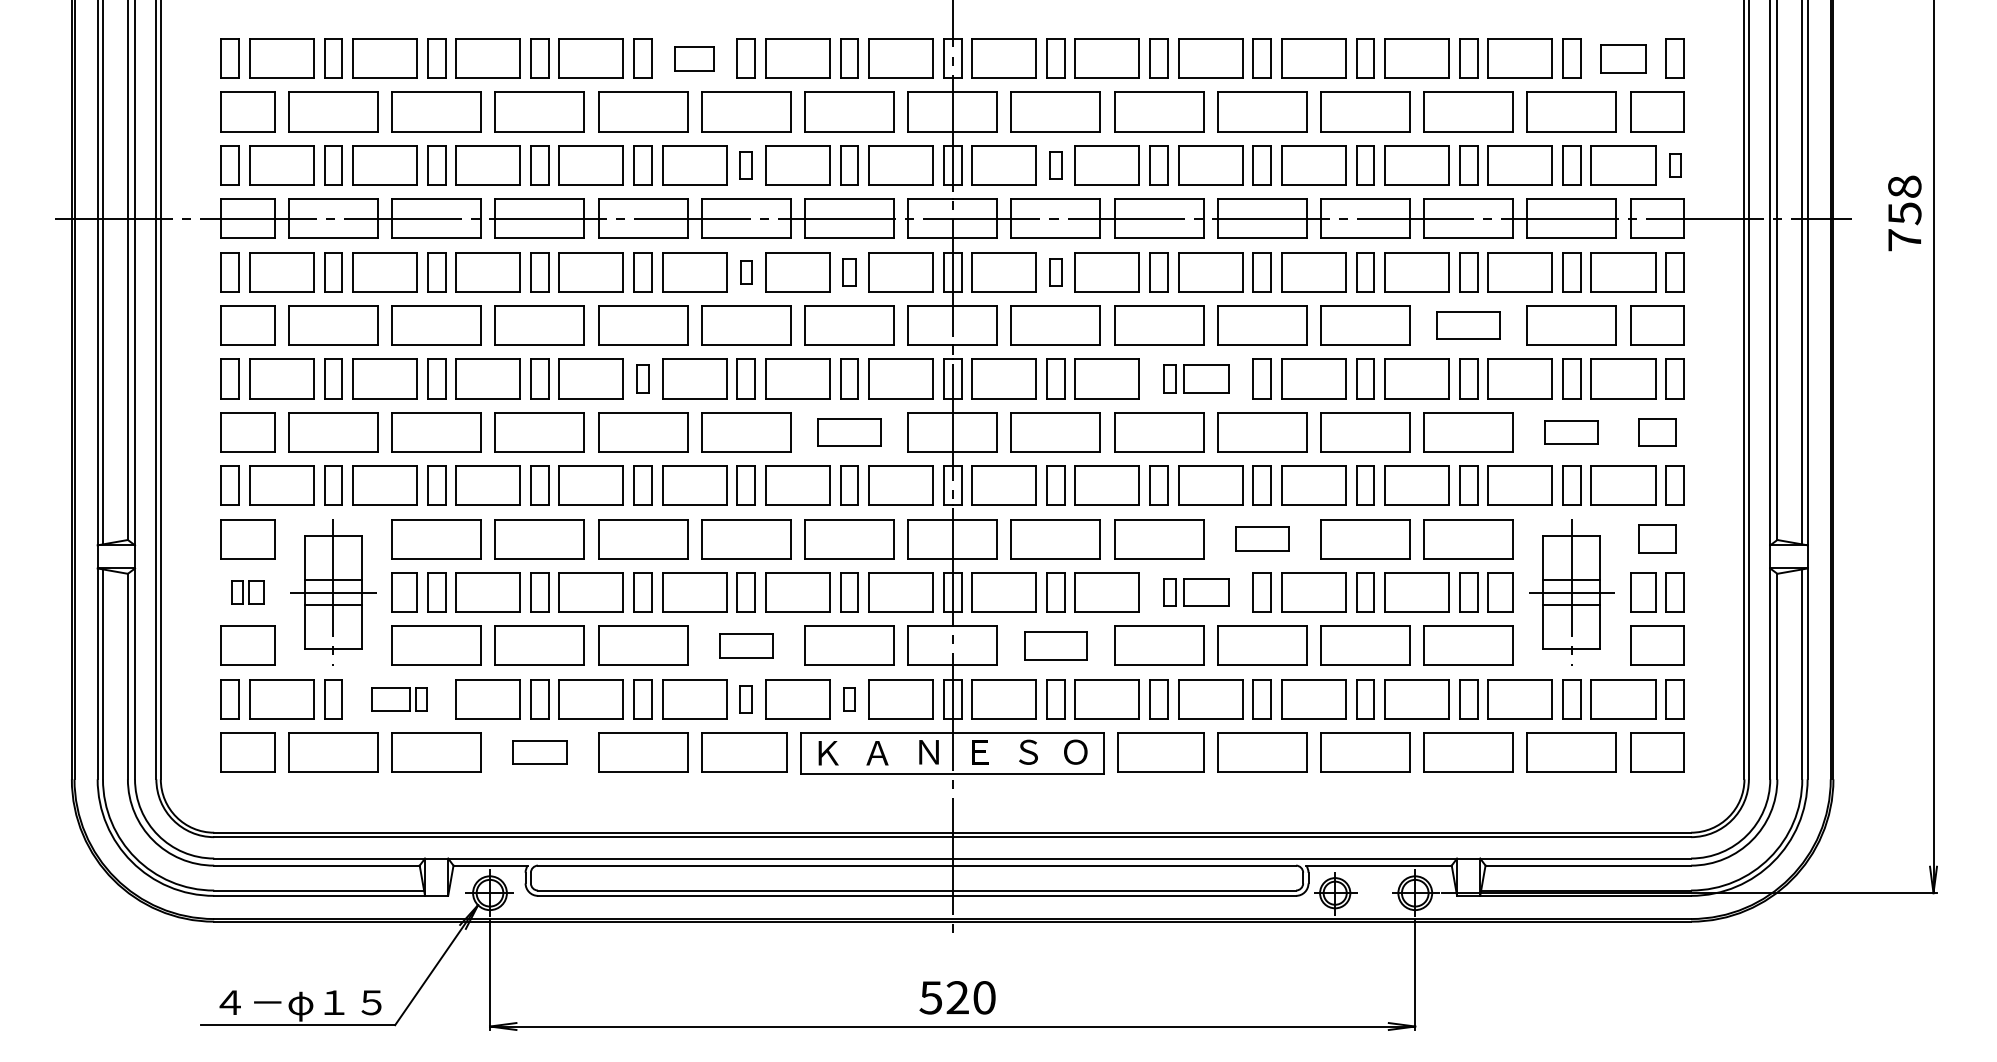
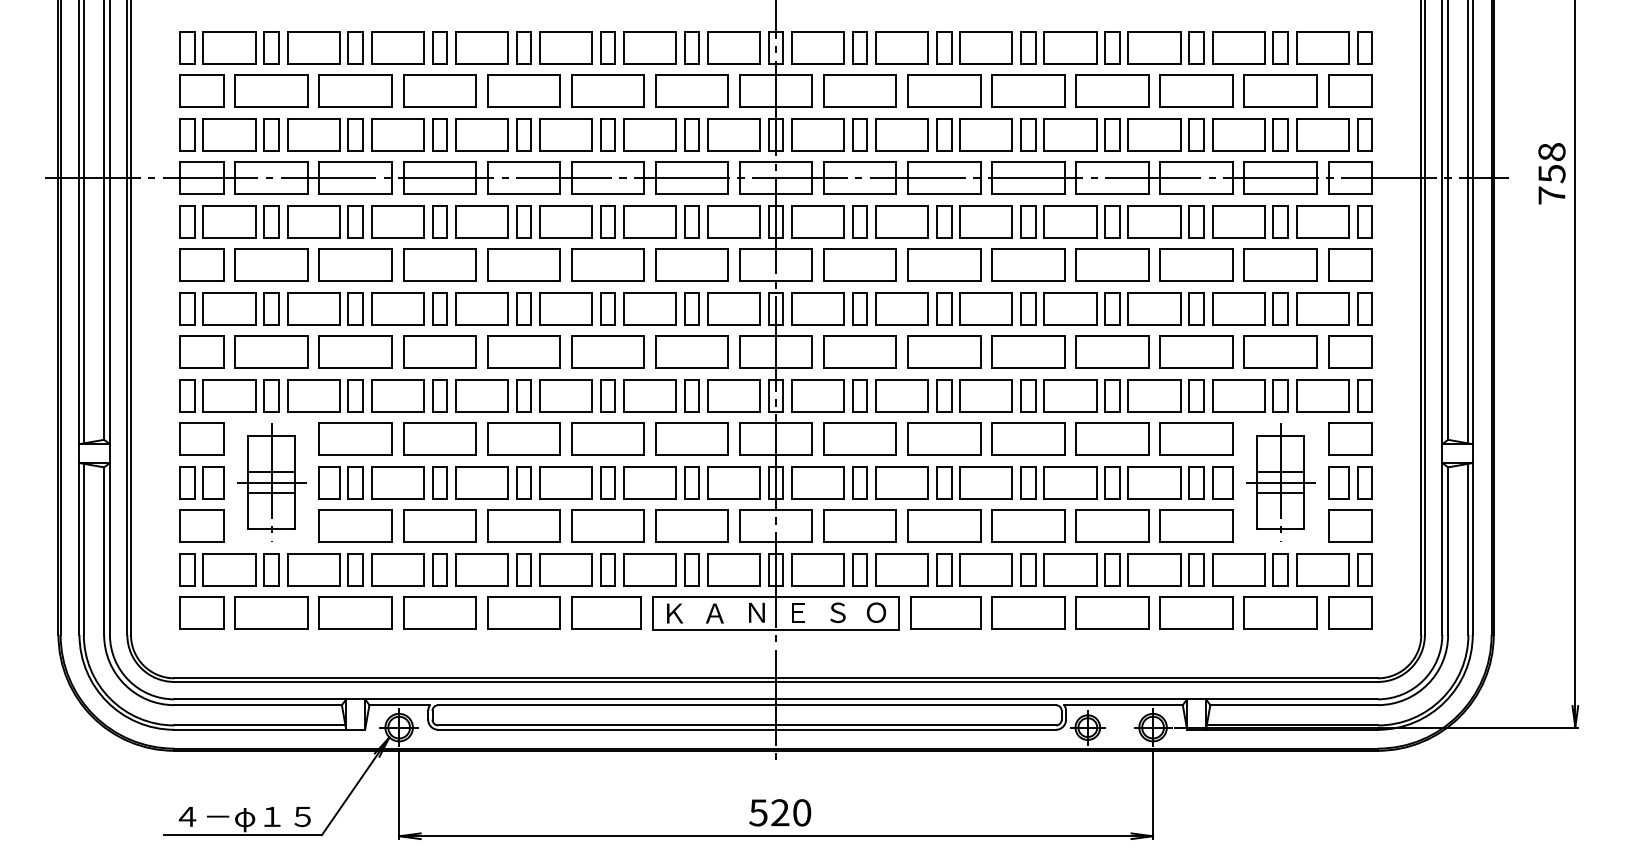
part: (694, 58) -> (565, 47), size x1.67
part: (1623, 58) -> (1322, 47), size x1.43
part: (745, 165) -> (607, 134), size x1.43
part: (1054, 165) -> (859, 134), size x1.43
part: (1674, 165) -> (1364, 134), size x1.67
part: (745, 272) -> (607, 221), size x1.67
part: (848, 272) -> (691, 221), size x1.43
part: (1054, 272) -> (859, 221), size x1.43
part: (1468, 324) -> (1196, 264), size x1.43
part: (642, 378) -> (523, 308), size x1.43
part: (1196, 378) -> (974, 308), size x1.43
part: (848, 431) -> (691, 351), size x1.43
part: (1571, 431) -> (1280, 351), size x1.67
part: (1657, 431) -> (1350, 351), size x1.43
part: (1262, 538) -> (1028, 438), size x1.67
part: (1657, 538) -> (1350, 438), size x1.43
part: (247, 592) -> (201, 482), size x1.67
part: (1196, 592) -> (974, 482), size x1.43
part: (745, 645) -> (607, 525), size x1.67
part: (1054, 645) -> (859, 525), size x1.43
part: (399, 699) -> (325, 569), size x1.67
part: (745, 699) -> (607, 569), size x1.43
part: (848, 699) -> (691, 569), size x1.67
part: (539, 751) -> (439, 612), size x1.67

